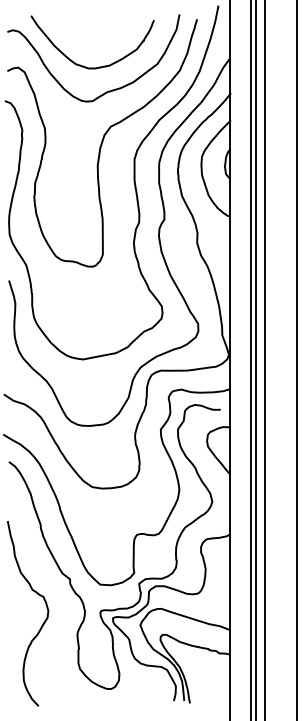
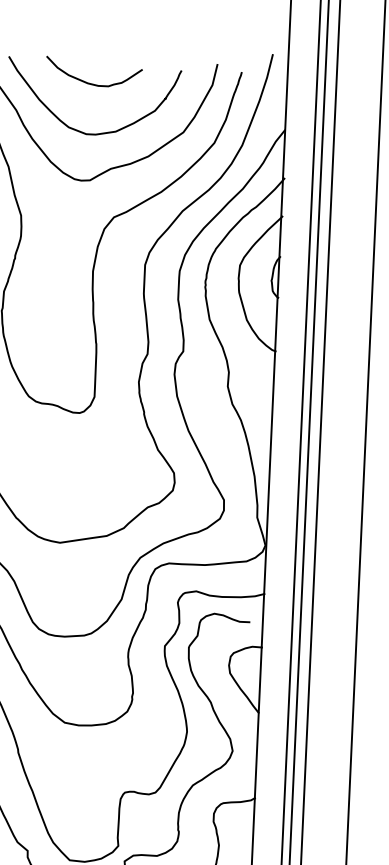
curve: (90, 31) -> (91, 82), added

